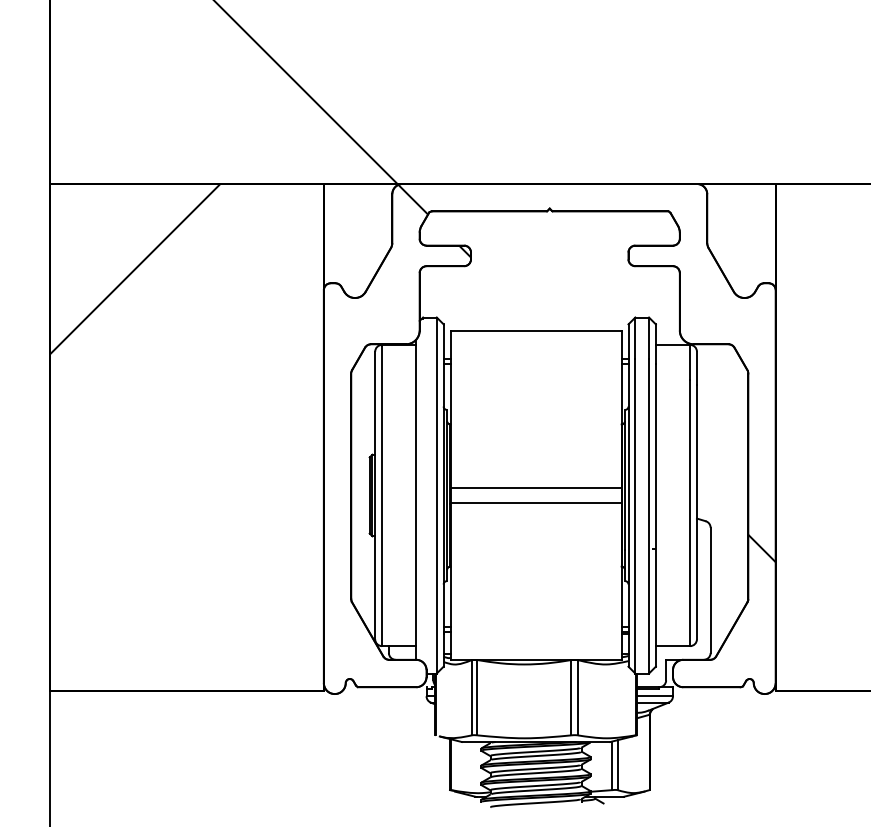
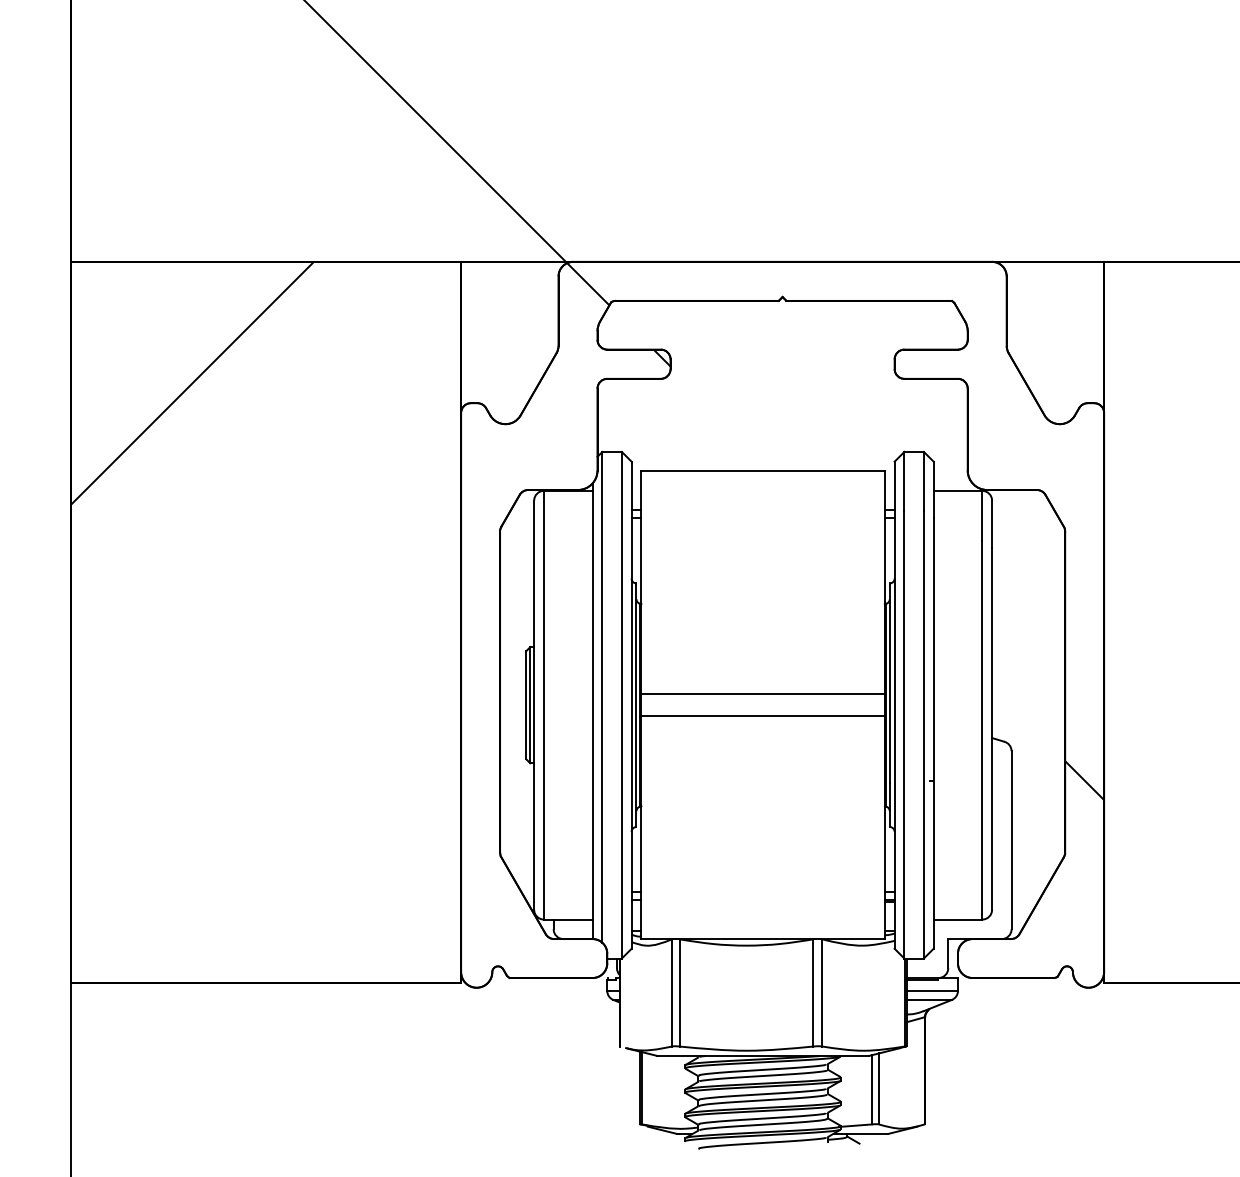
line: (423, 490) -> (602, 697), added

